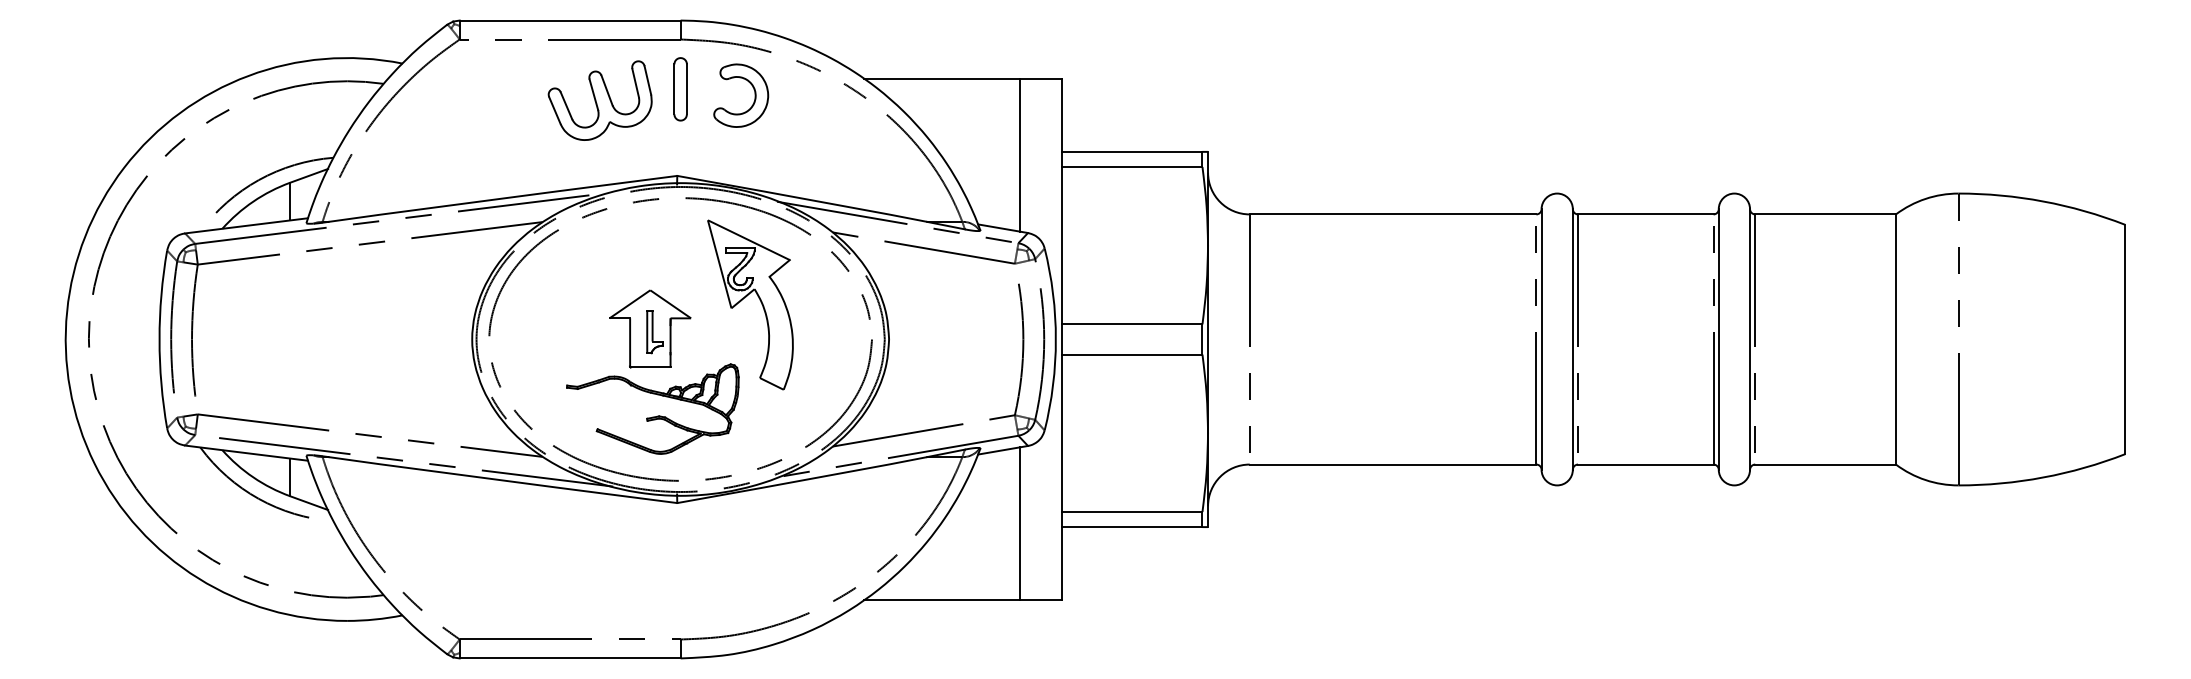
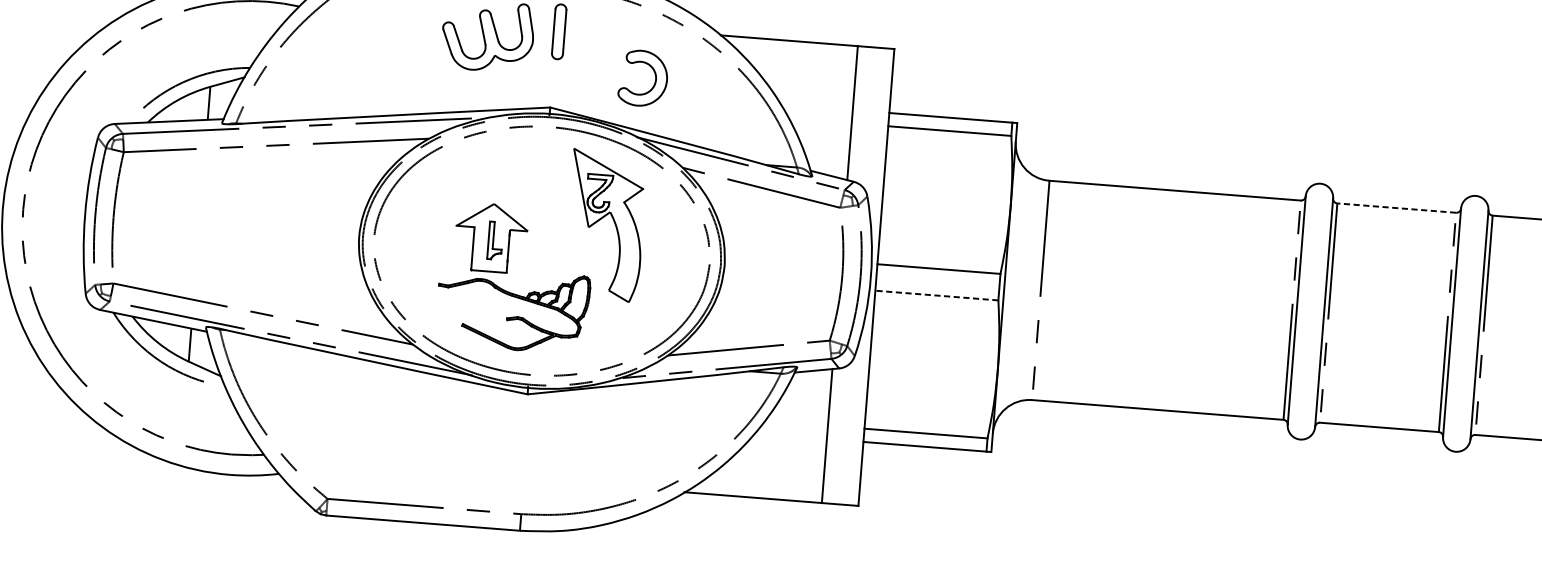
part: (754, 95) -> (655, 79), moved
line: (1645, 214) -> (1396, 208), solid -> dashed
part: (650, 328) -> (491, 237), moved
line: (1131, 354) -> (936, 295), solid -> dashed

